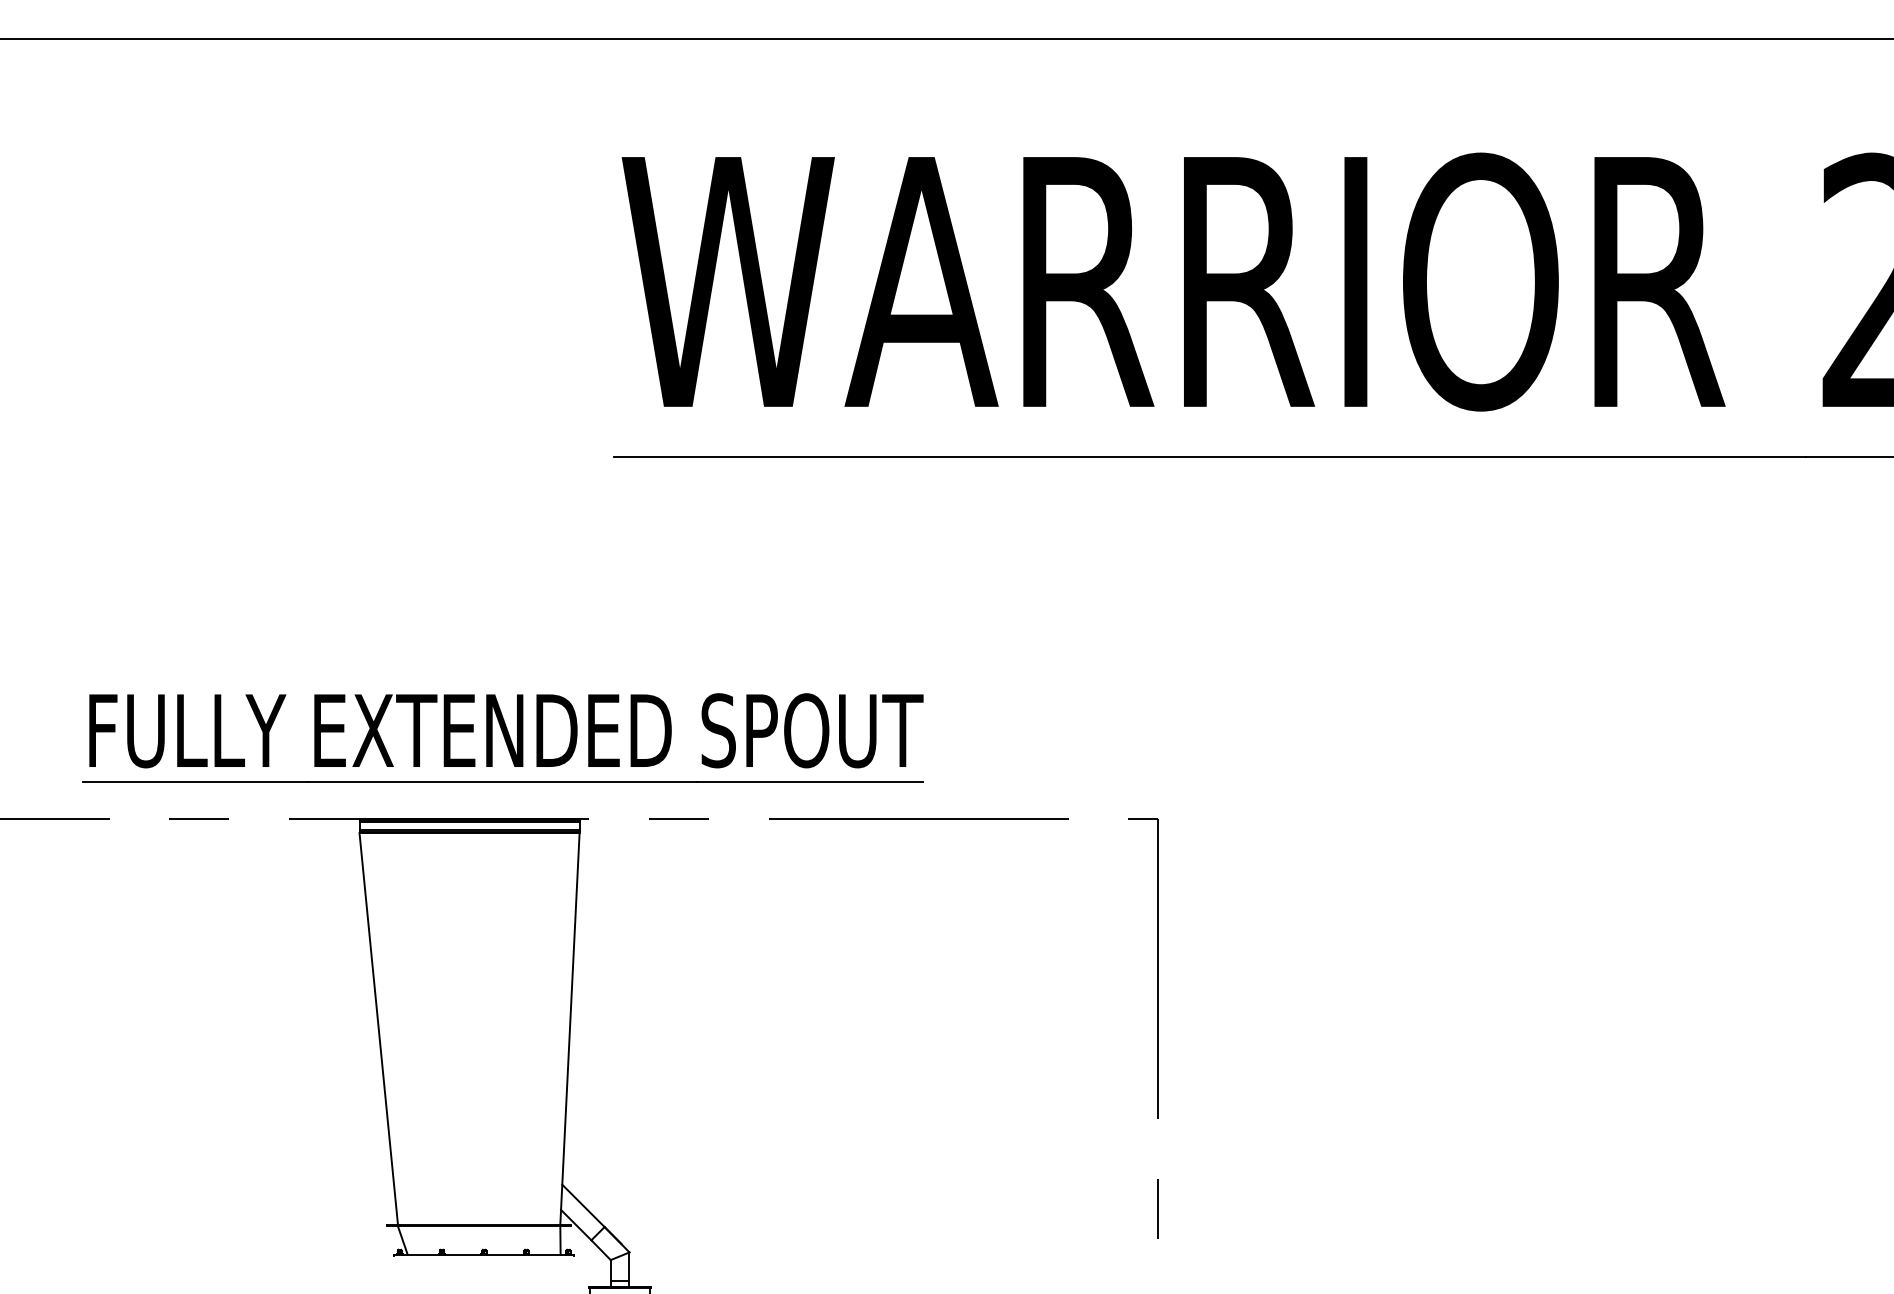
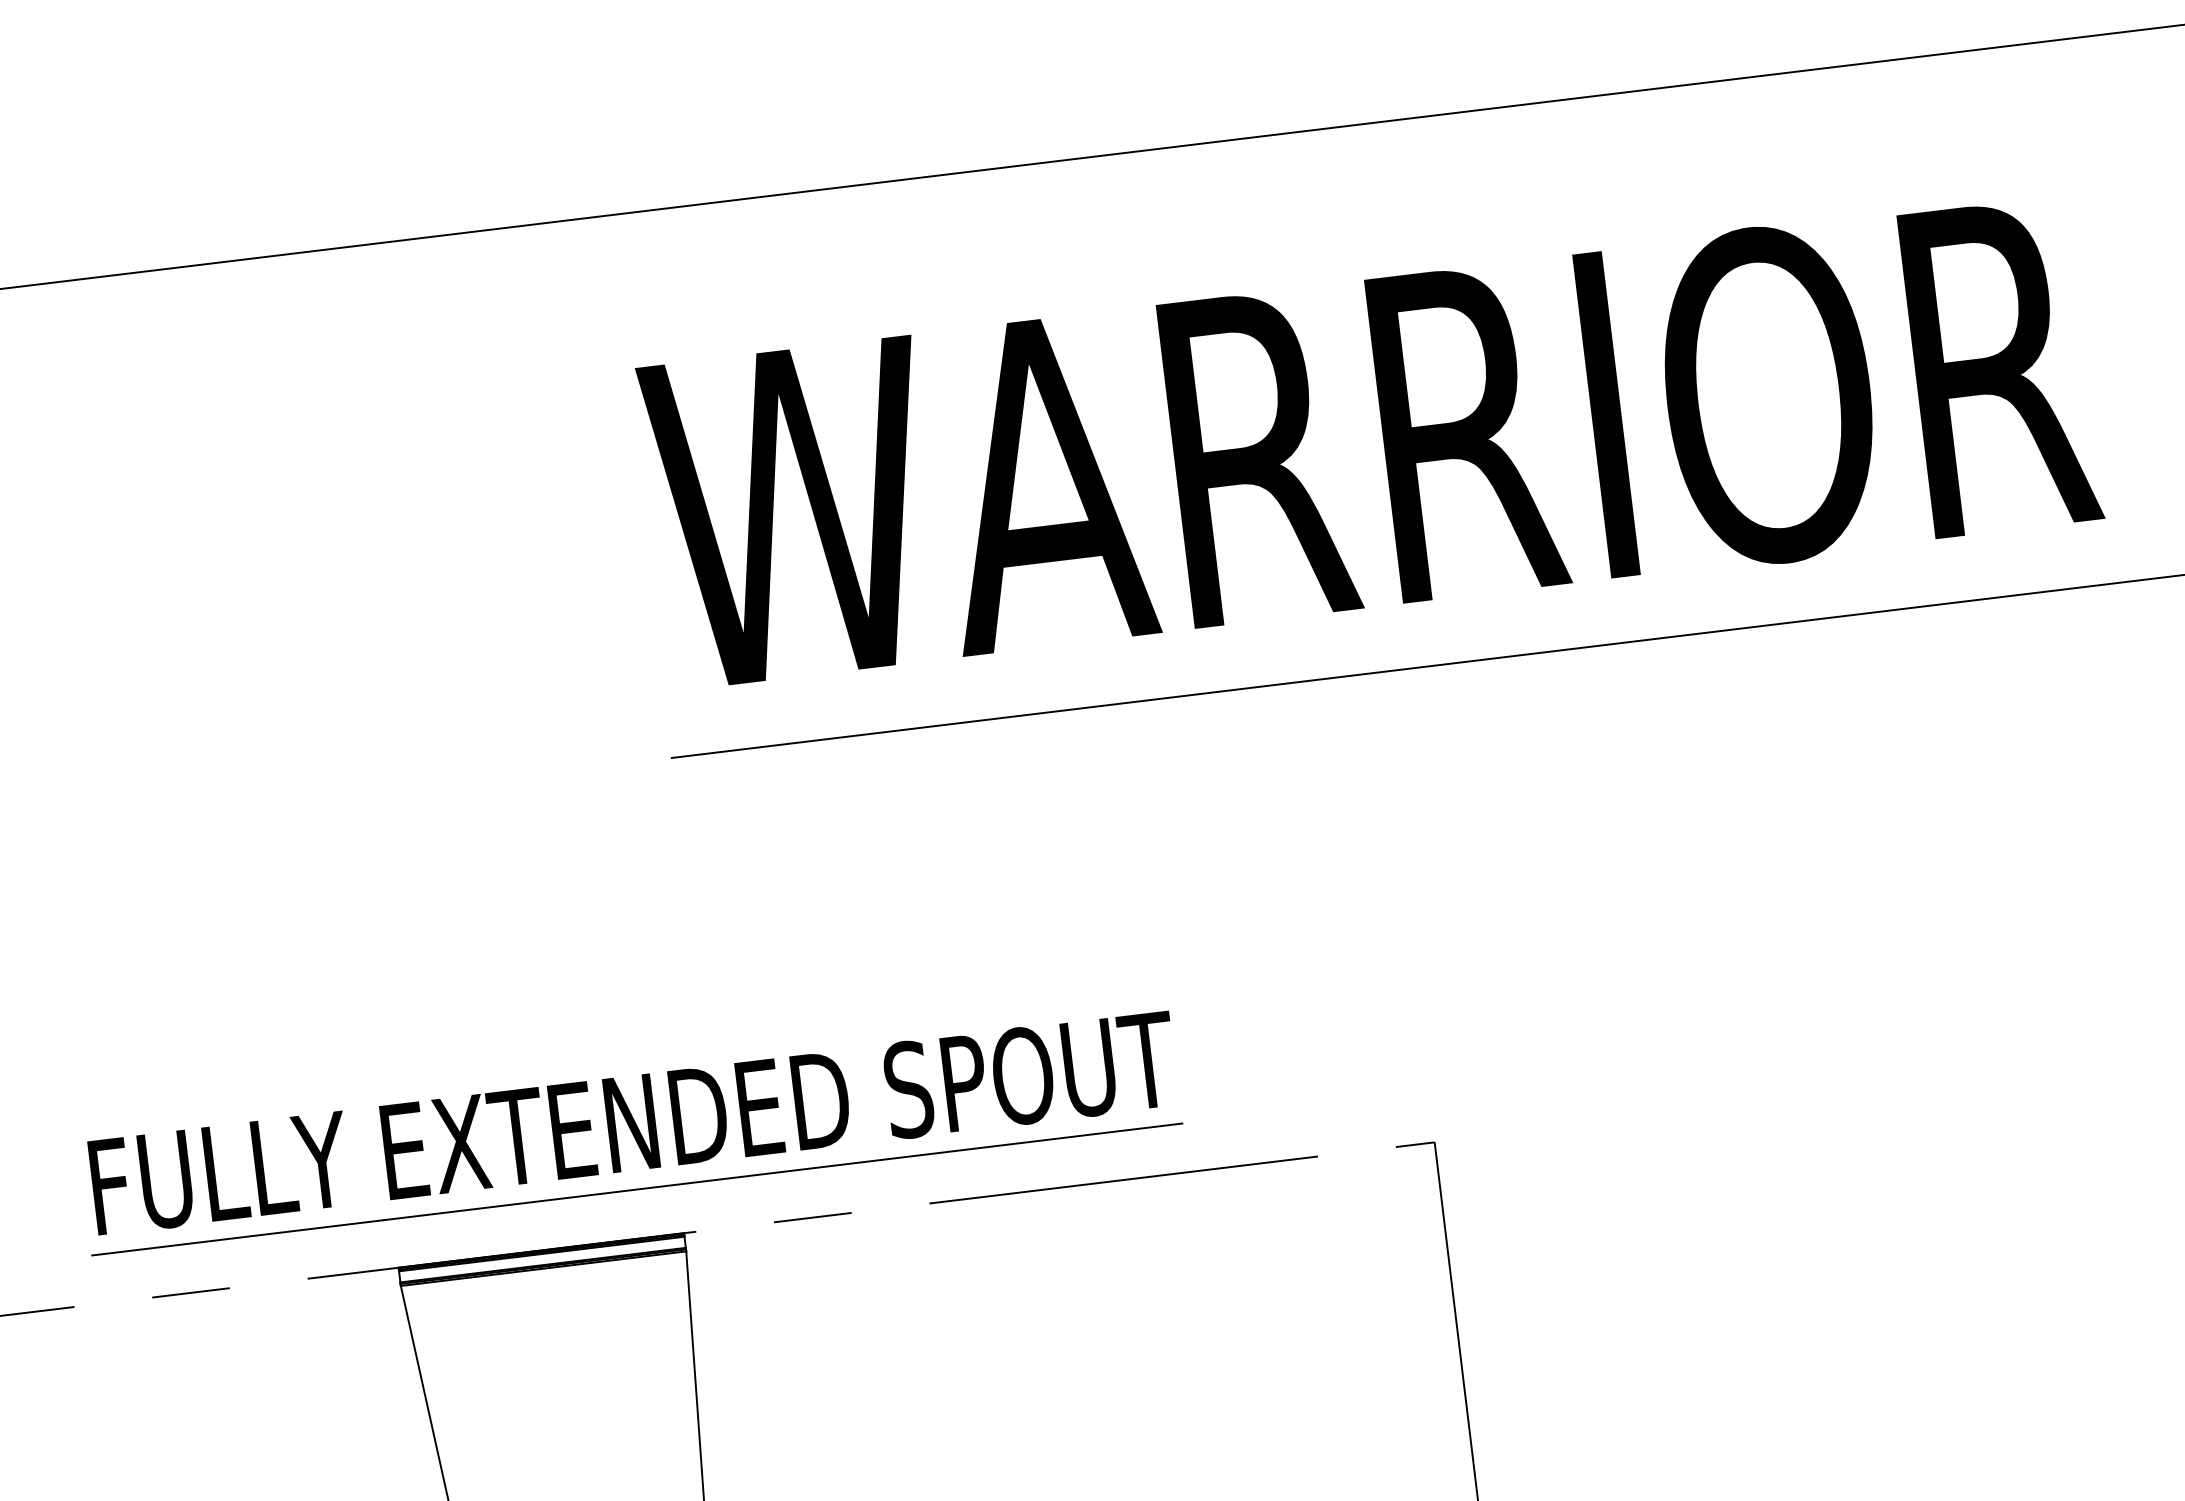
part: (502, 737) -> (629, 1132), moved

